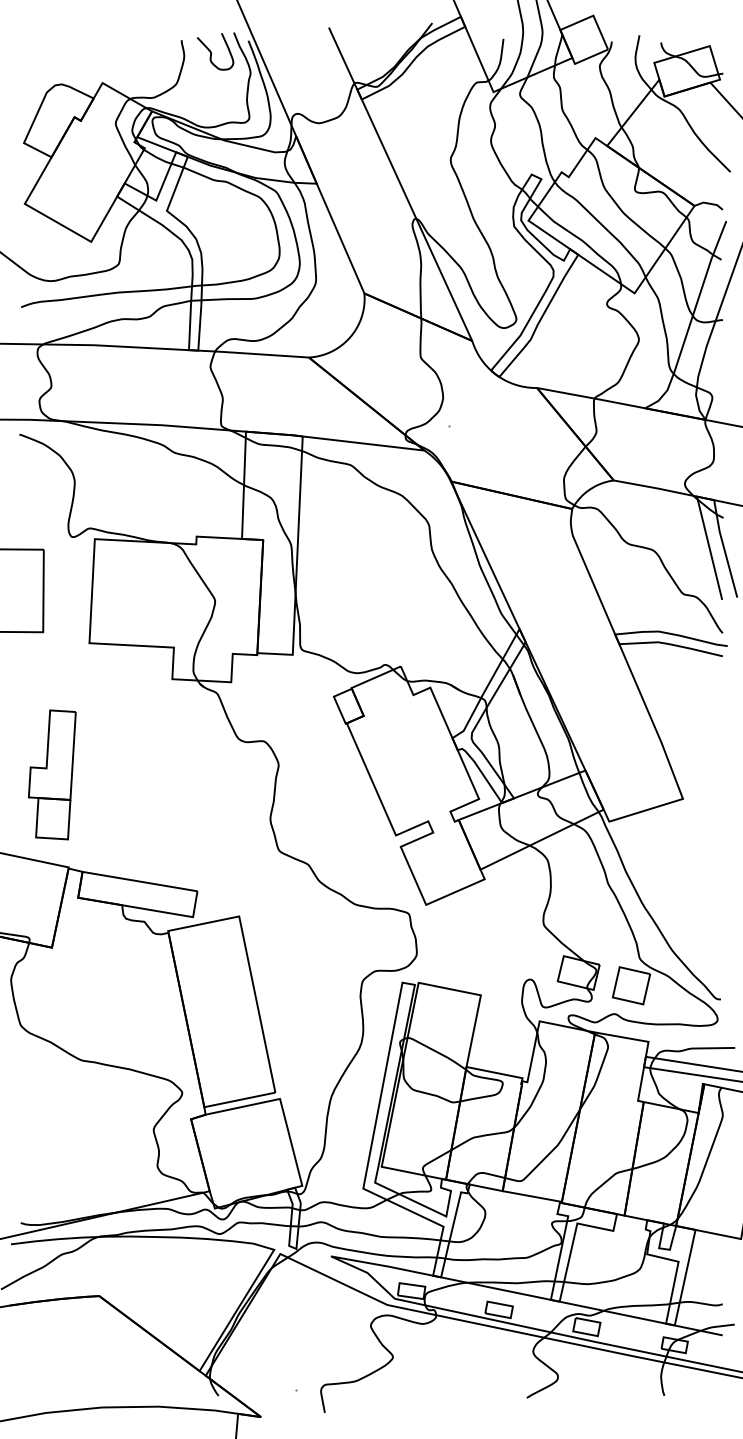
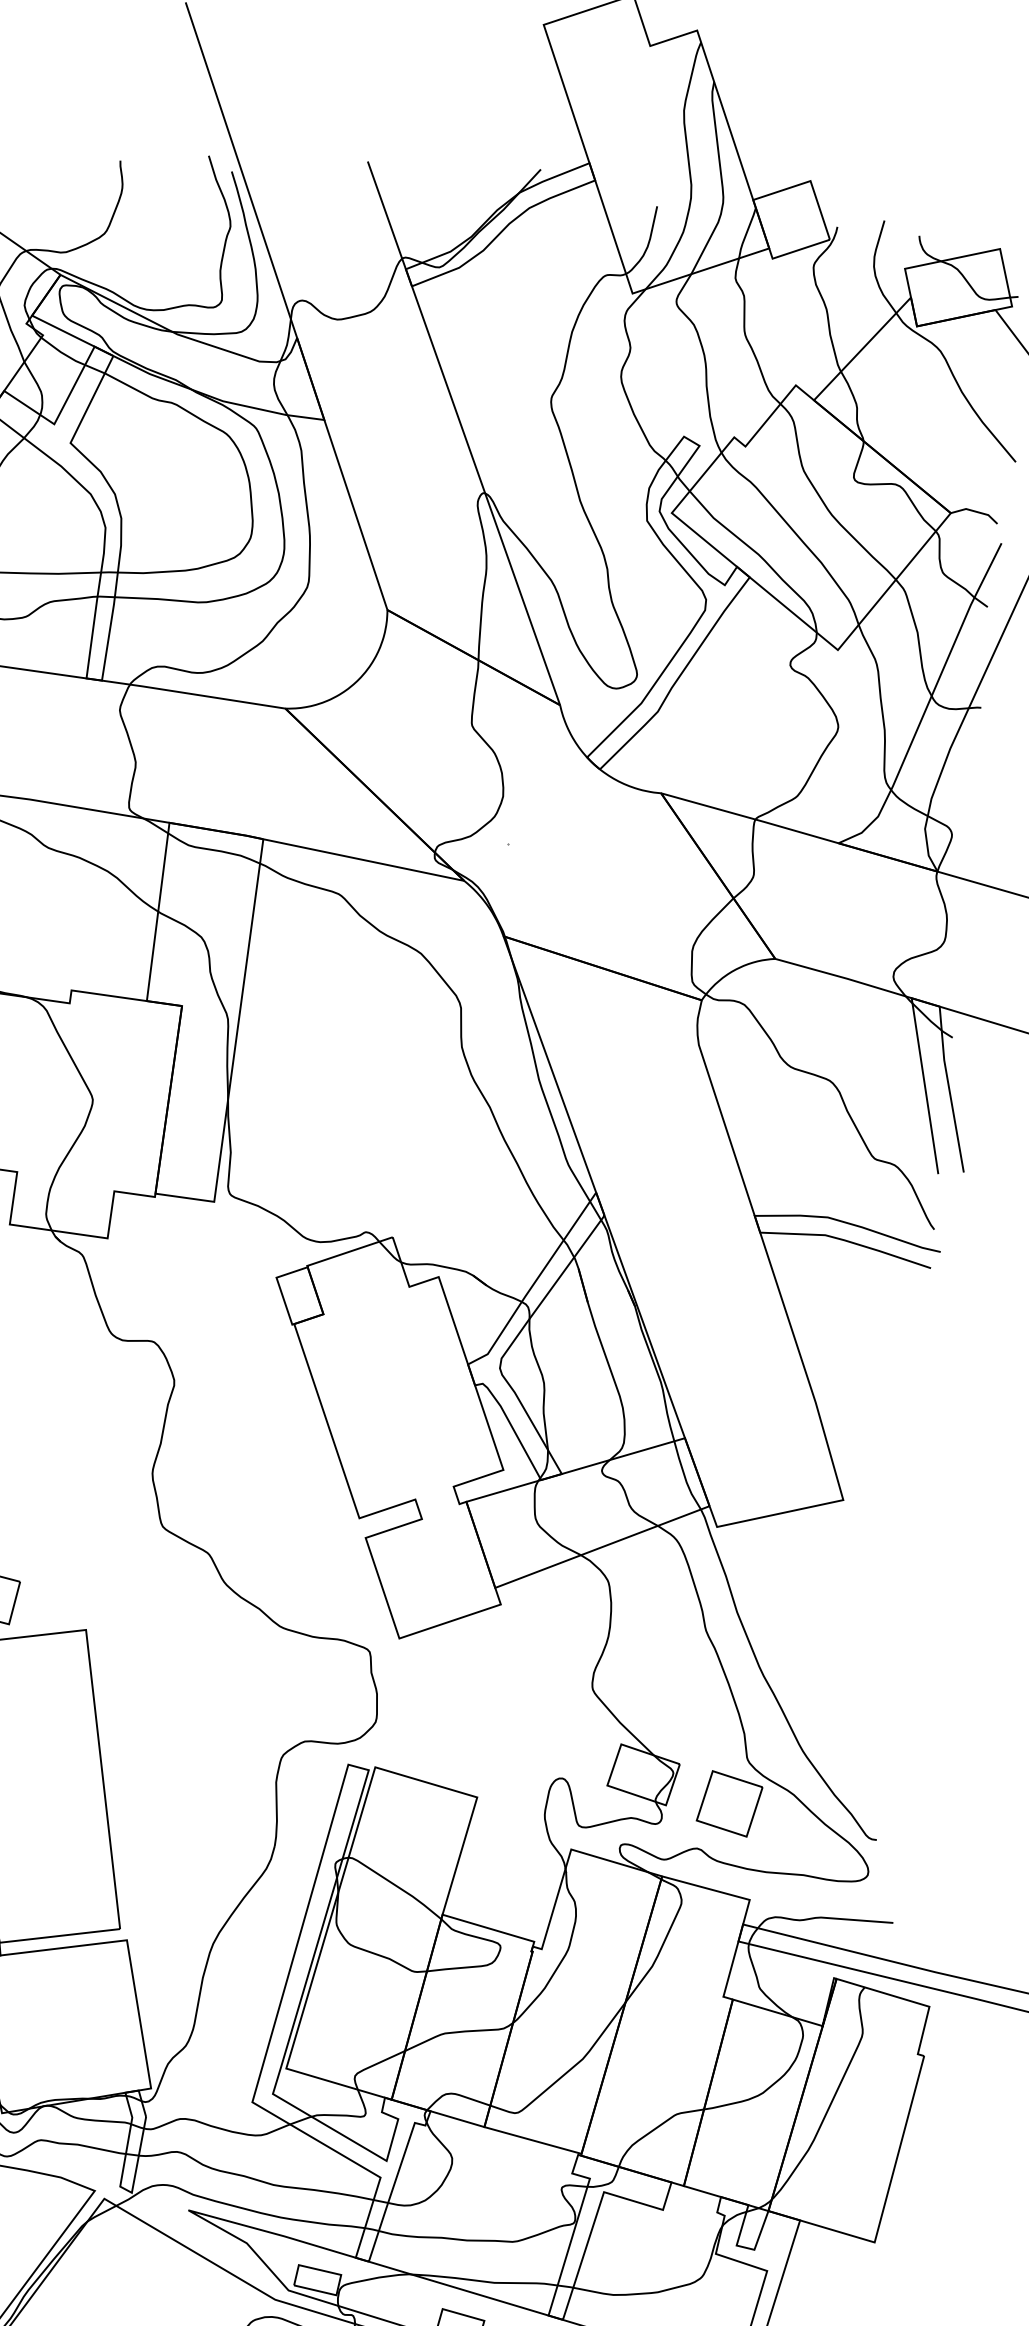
curve: (211, 51) -> (168, 183), removed

